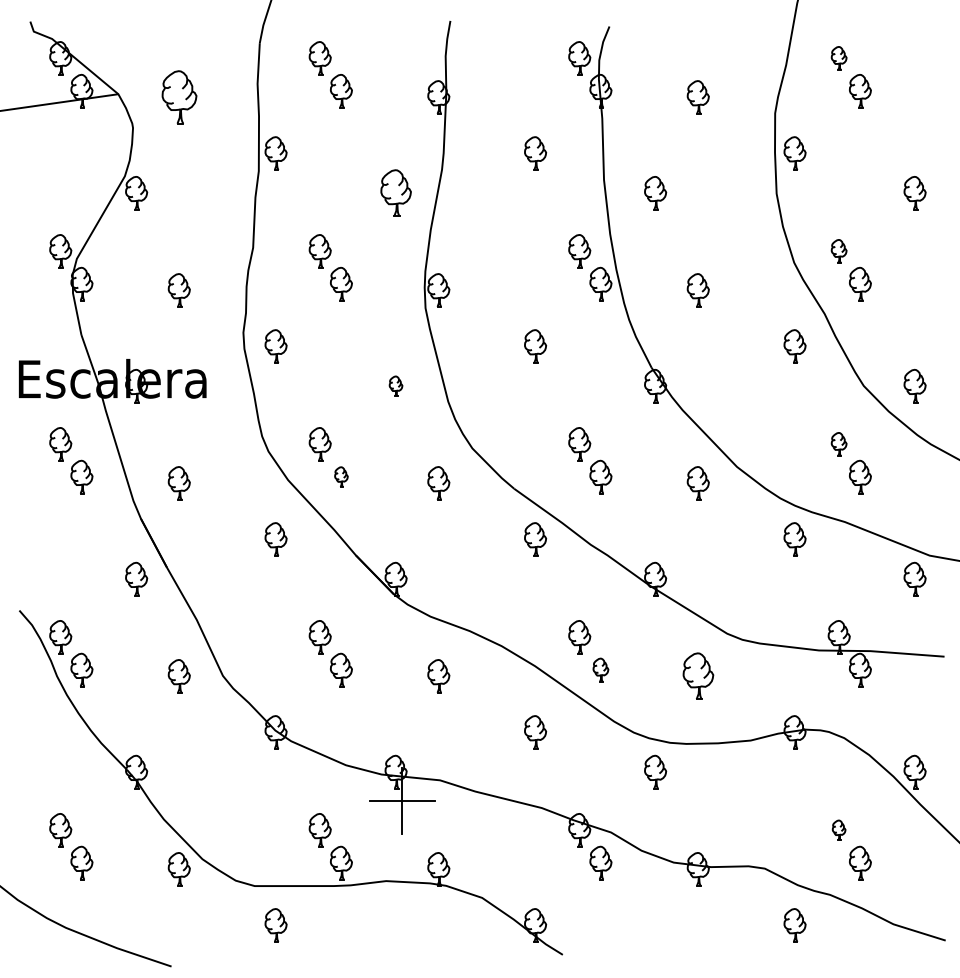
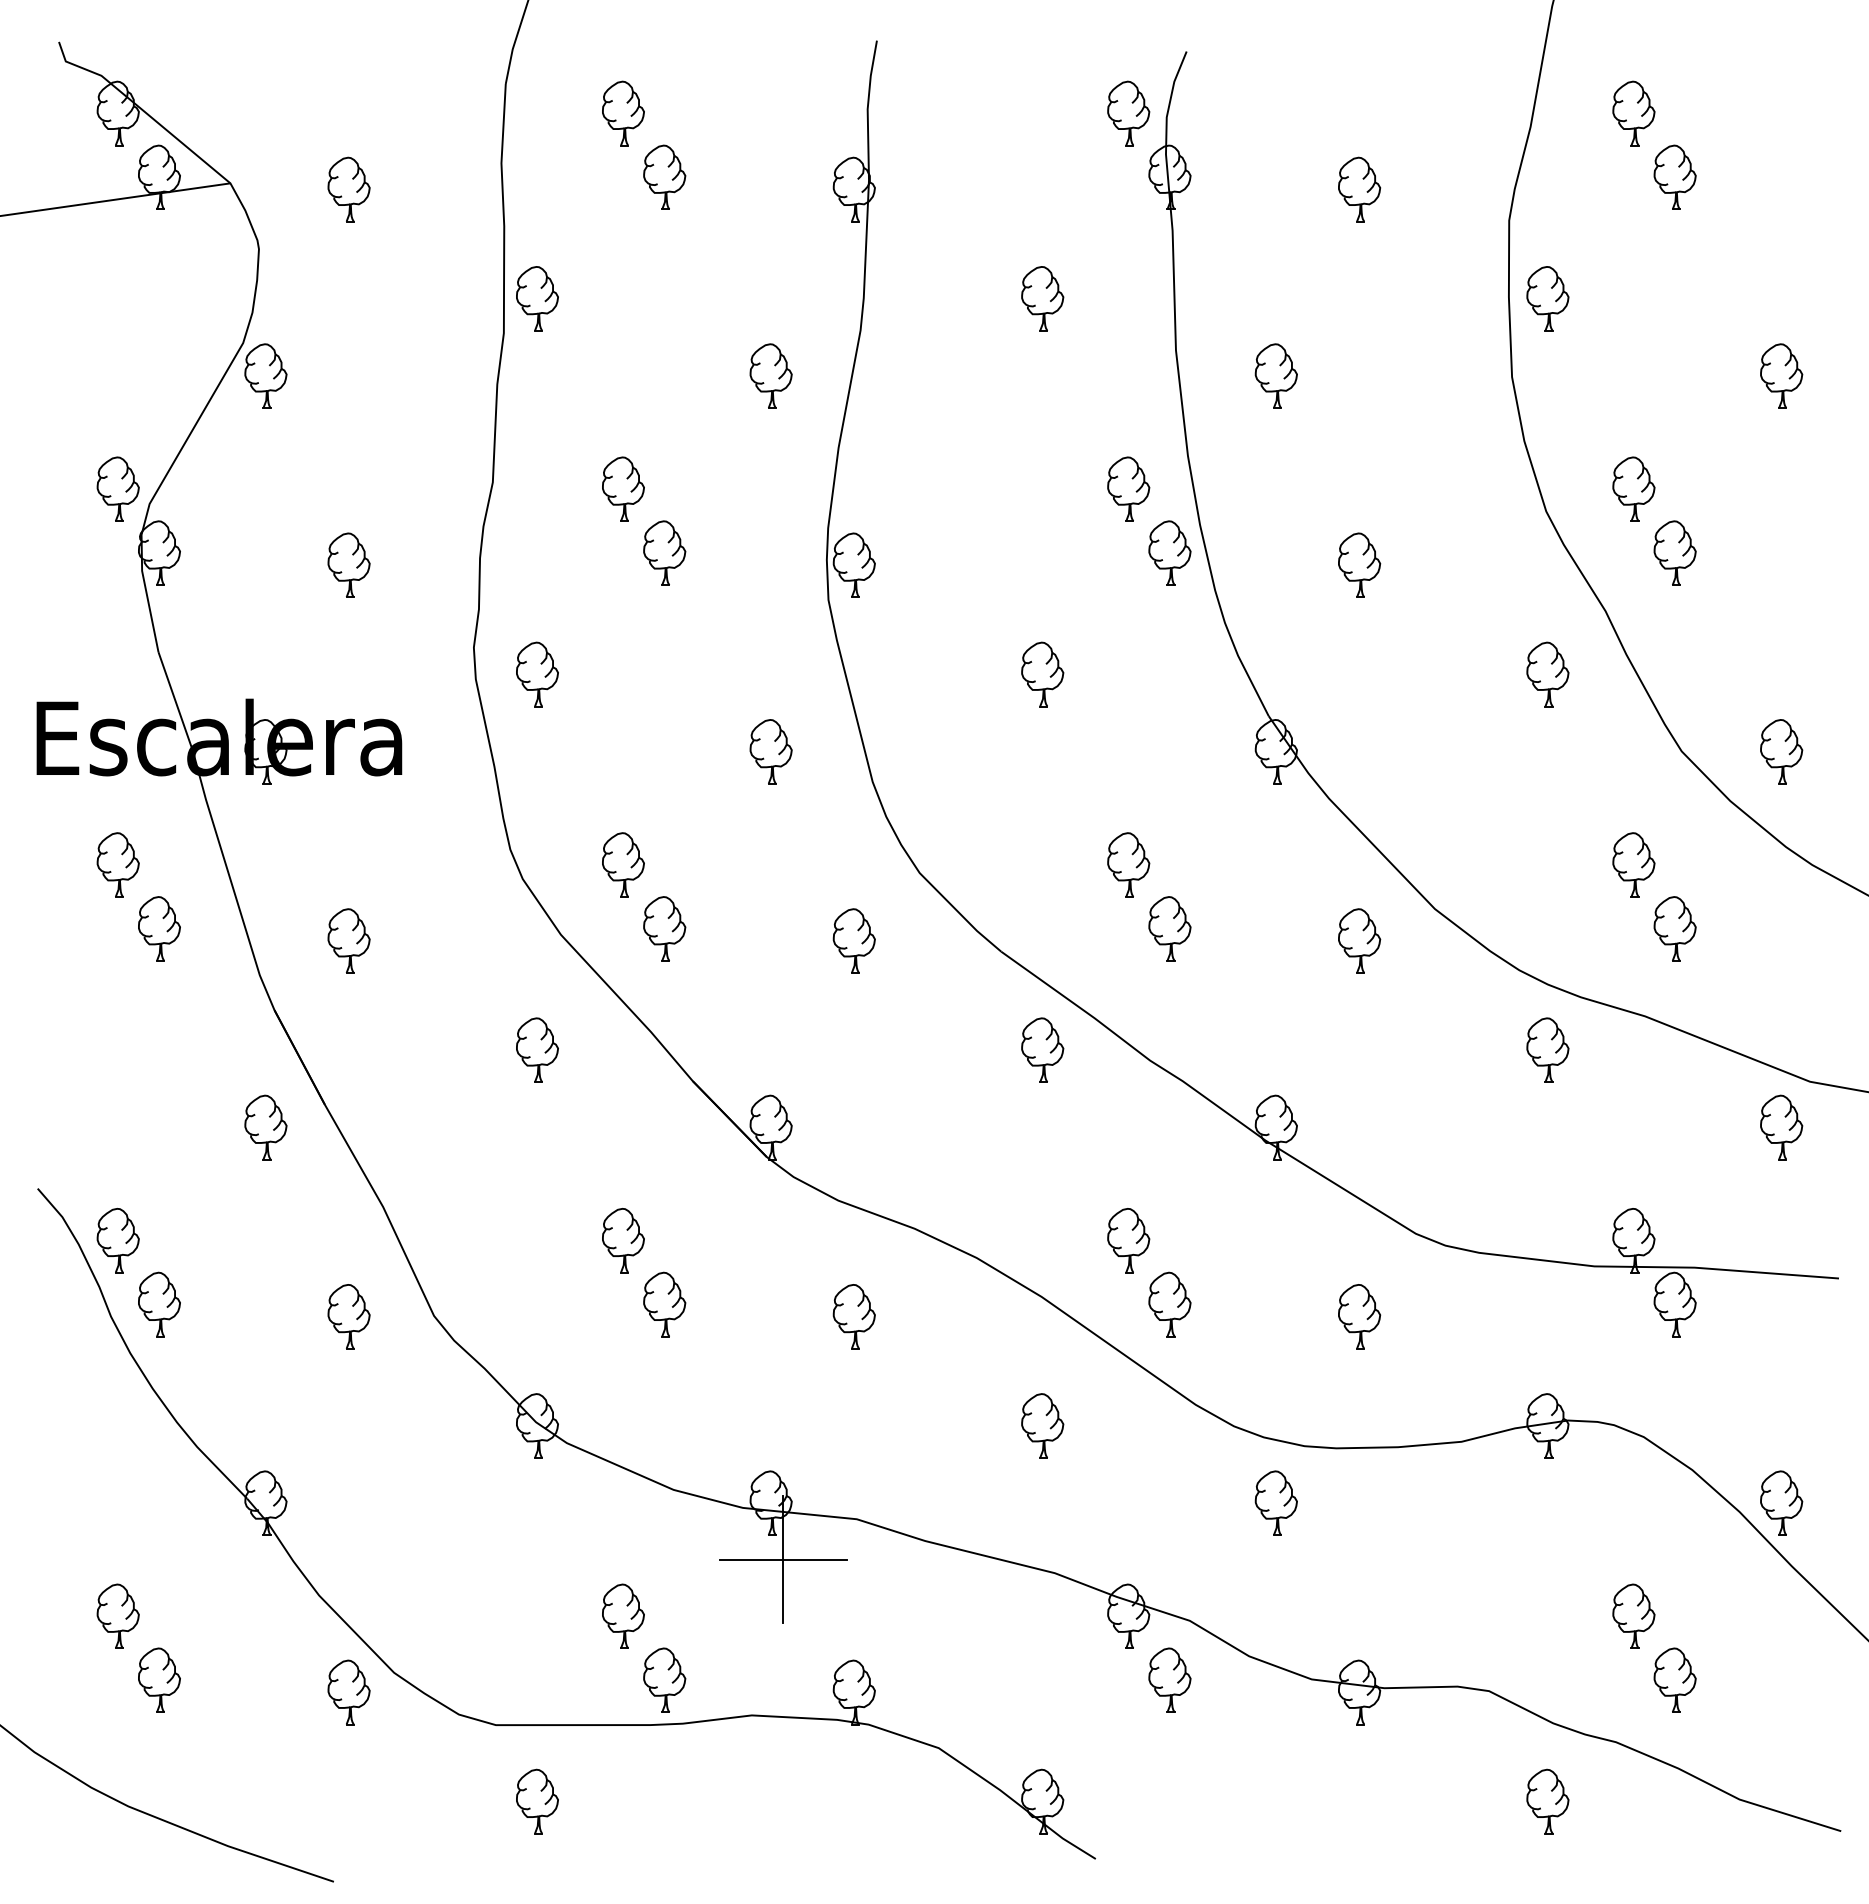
part: (838, 58) -> (1632, 113), size x1.43
part: (178, 97) -> (347, 189), size x0.62
part: (395, 193) -> (769, 376), size x0.71
part: (838, 251) -> (1632, 489), size x1.43
part: (395, 386) -> (769, 752), size x1.67
part: (838, 444) -> (1632, 865), size x1.43
part: (341, 476) -> (664, 927), size x1.67
part: (600, 669) -> (1169, 1303), size x1.43
part: (697, 676) -> (1357, 1317), size x0.71
part: (838, 830) -> (1632, 1616), size x1.67

